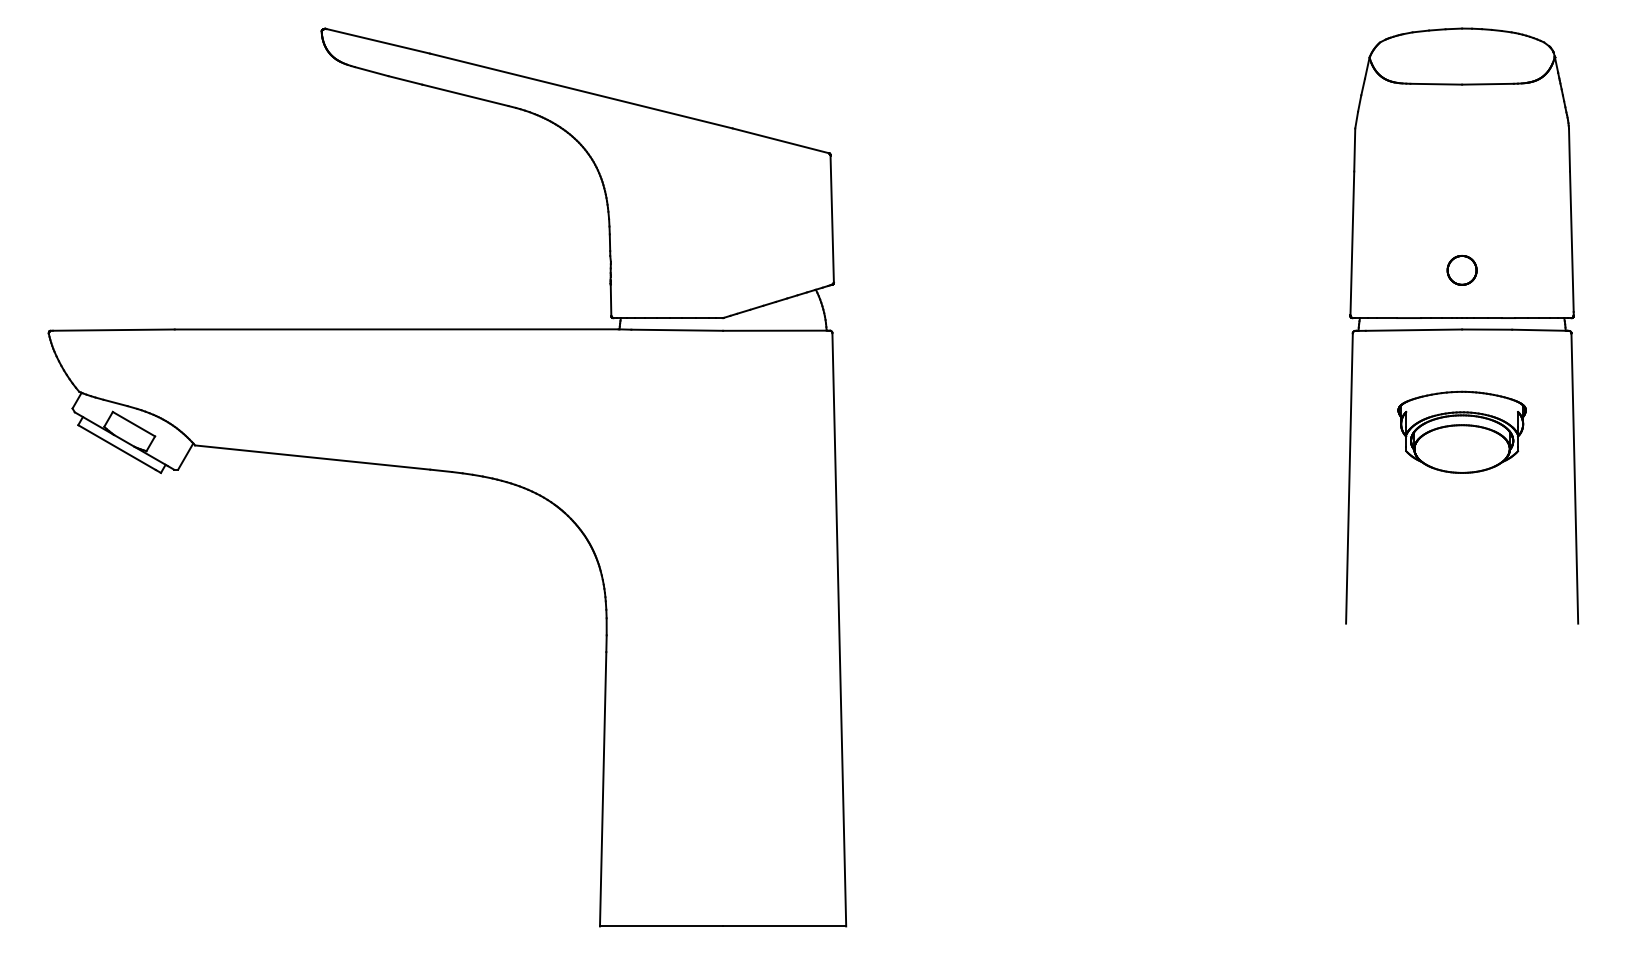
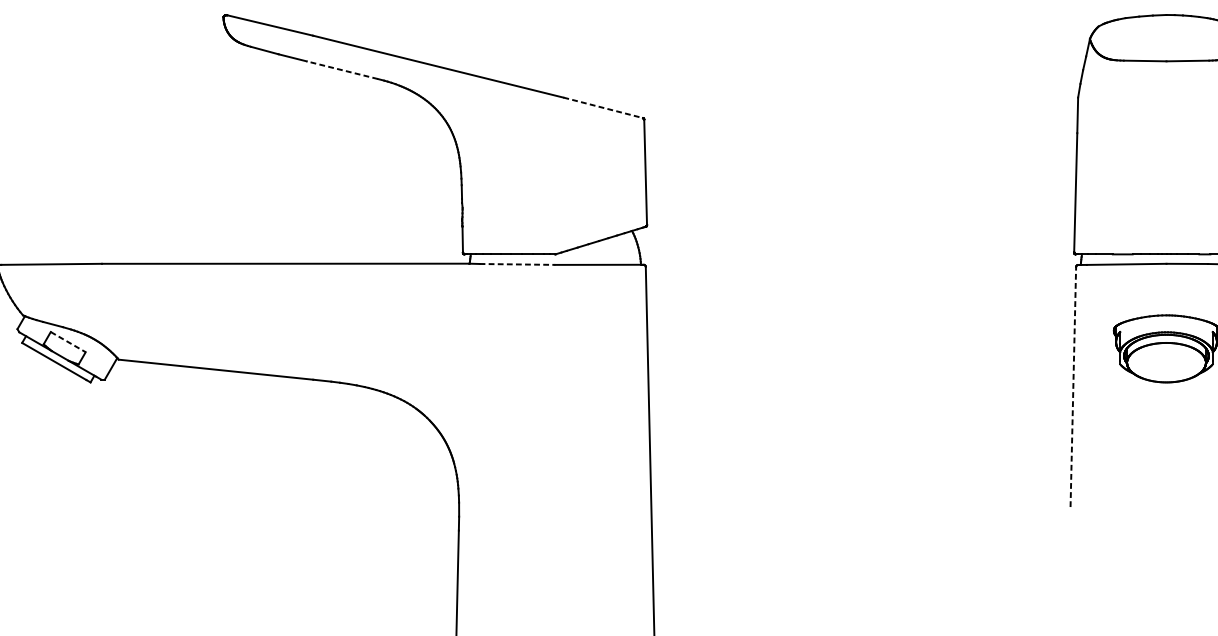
line: (464, 95) -> (341, 70), solid -> dashed
line: (781, 140) -> (603, 107), solid -> dashed
part: (1461, 270) -> (1165, 215), removed
line: (677, 330) -> (517, 264), solid -> dashed
line: (134, 424) -> (68, 342), solid -> dashed
line: (1349, 478) -> (1073, 387), solid -> dashed

